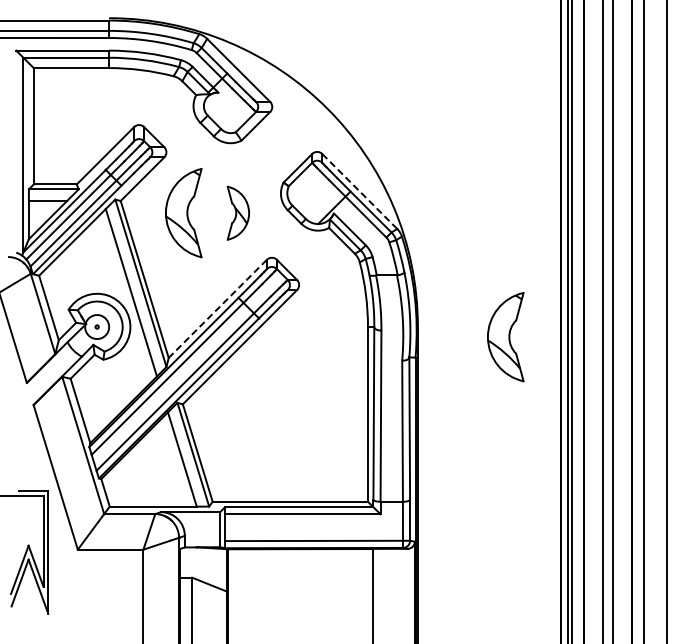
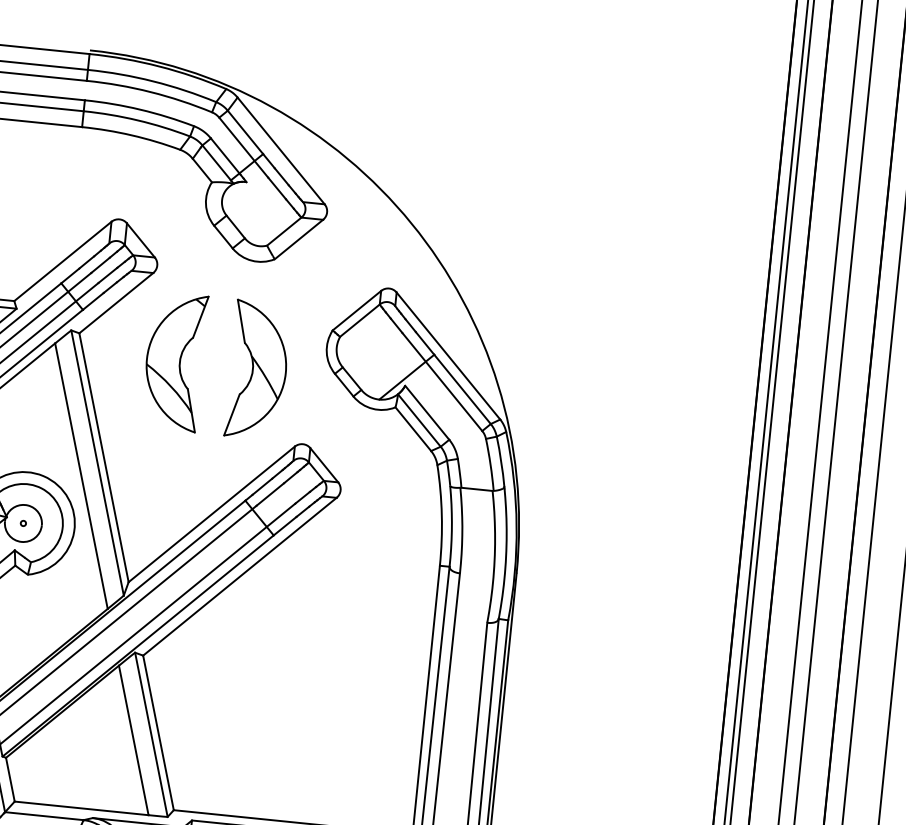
line: (360, 191) -> (449, 356), dashed -> solid
part: (238, 213) -> (258, 370), size x1.67
line: (217, 309) -> (211, 515), dashed -> solid
part: (505, 337) -> (649, 603), removed

